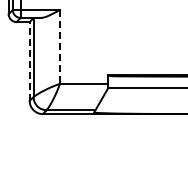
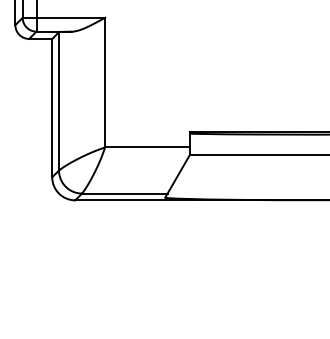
line: (59, 46) -> (104, 81), dashed -> solid
line: (29, 61) -> (51, 108), dashed -> solid

